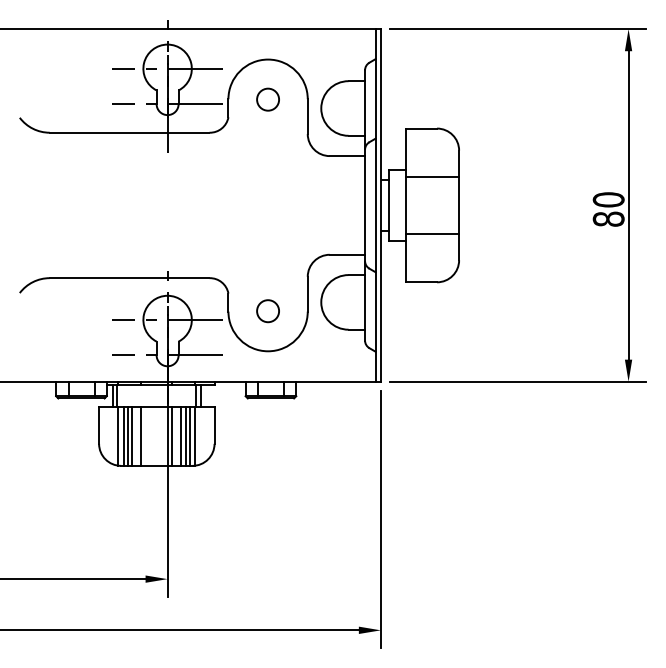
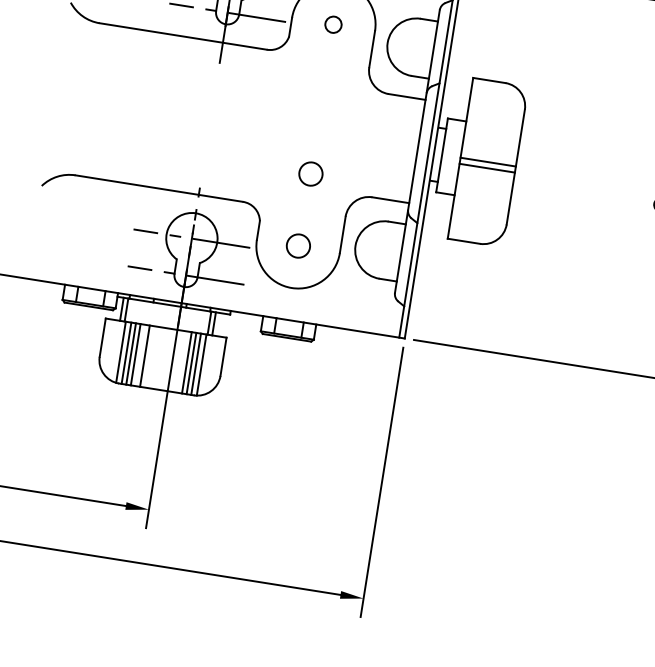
circle: (267, 99) -> (332, 24), size x0.7
line: (432, 176) -> (487, 167), moved
line: (432, 233) -> (488, 161), moved
circle: (268, 242) -> (310, 174), added
line: (172, 436) -> (177, 361), removed

